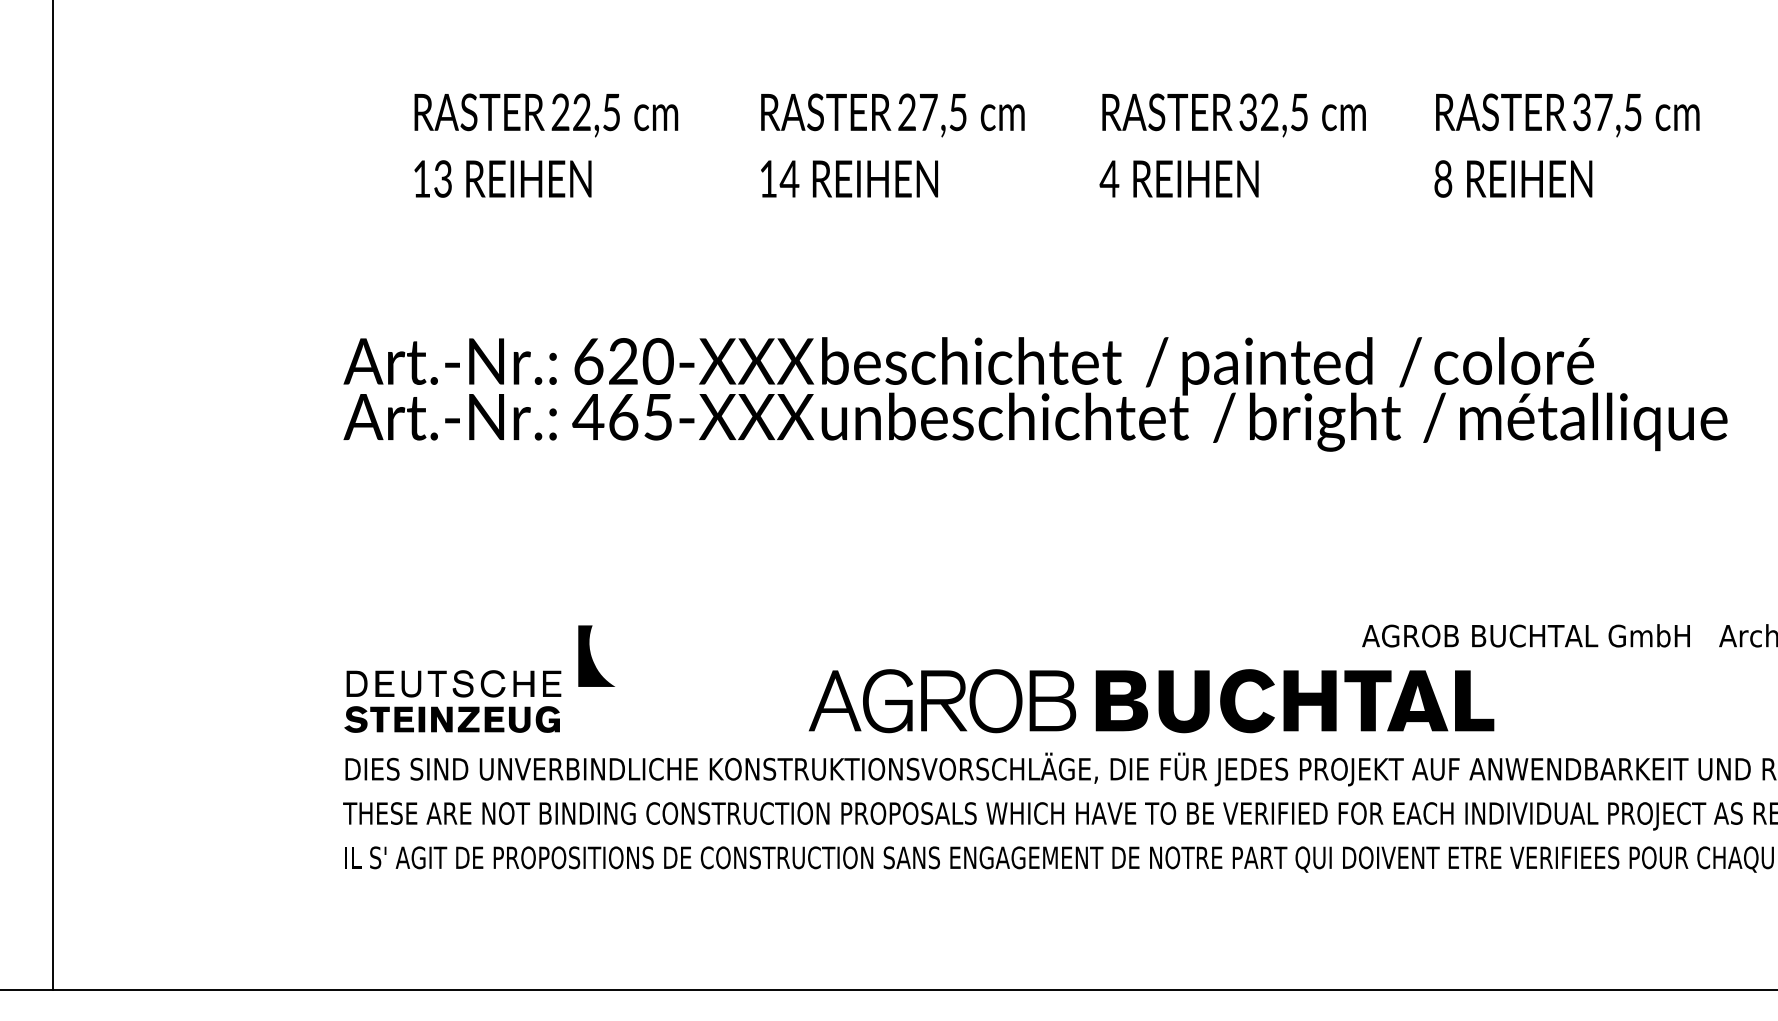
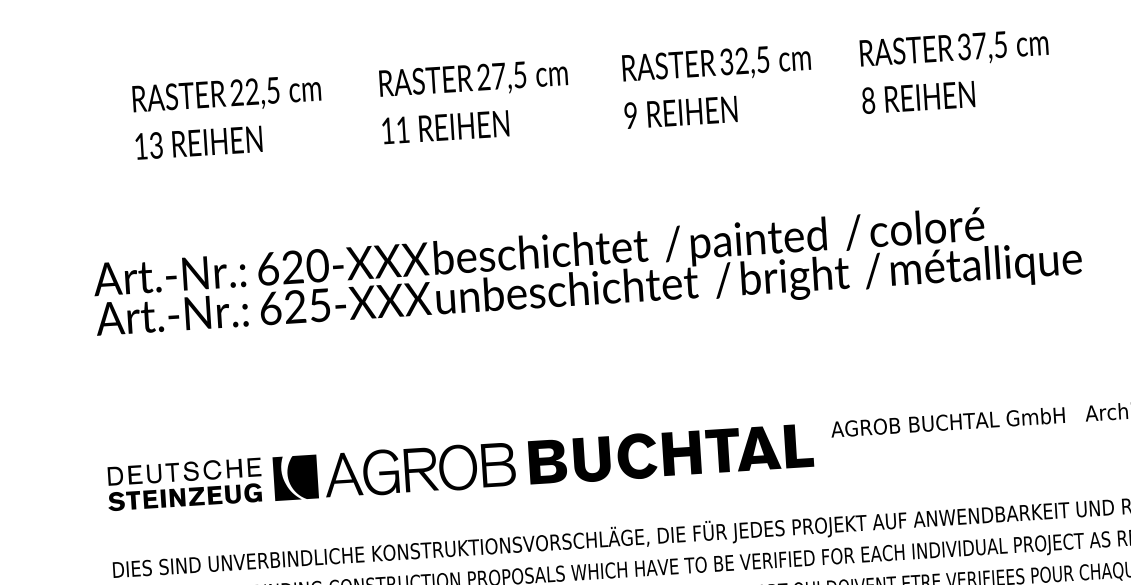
text: (789, 178) -> (402, 129), 14 -> 11
text: (1109, 178) -> (630, 115), 4 -> 9
text: (605, 416) -> (282, 307), 465-XXX -> 625-XXX
fill: (618, 655) -> (302, 476), added
part: (452, 701) -> (184, 484), moved
part: (1158, 701) -> (573, 460), moved

